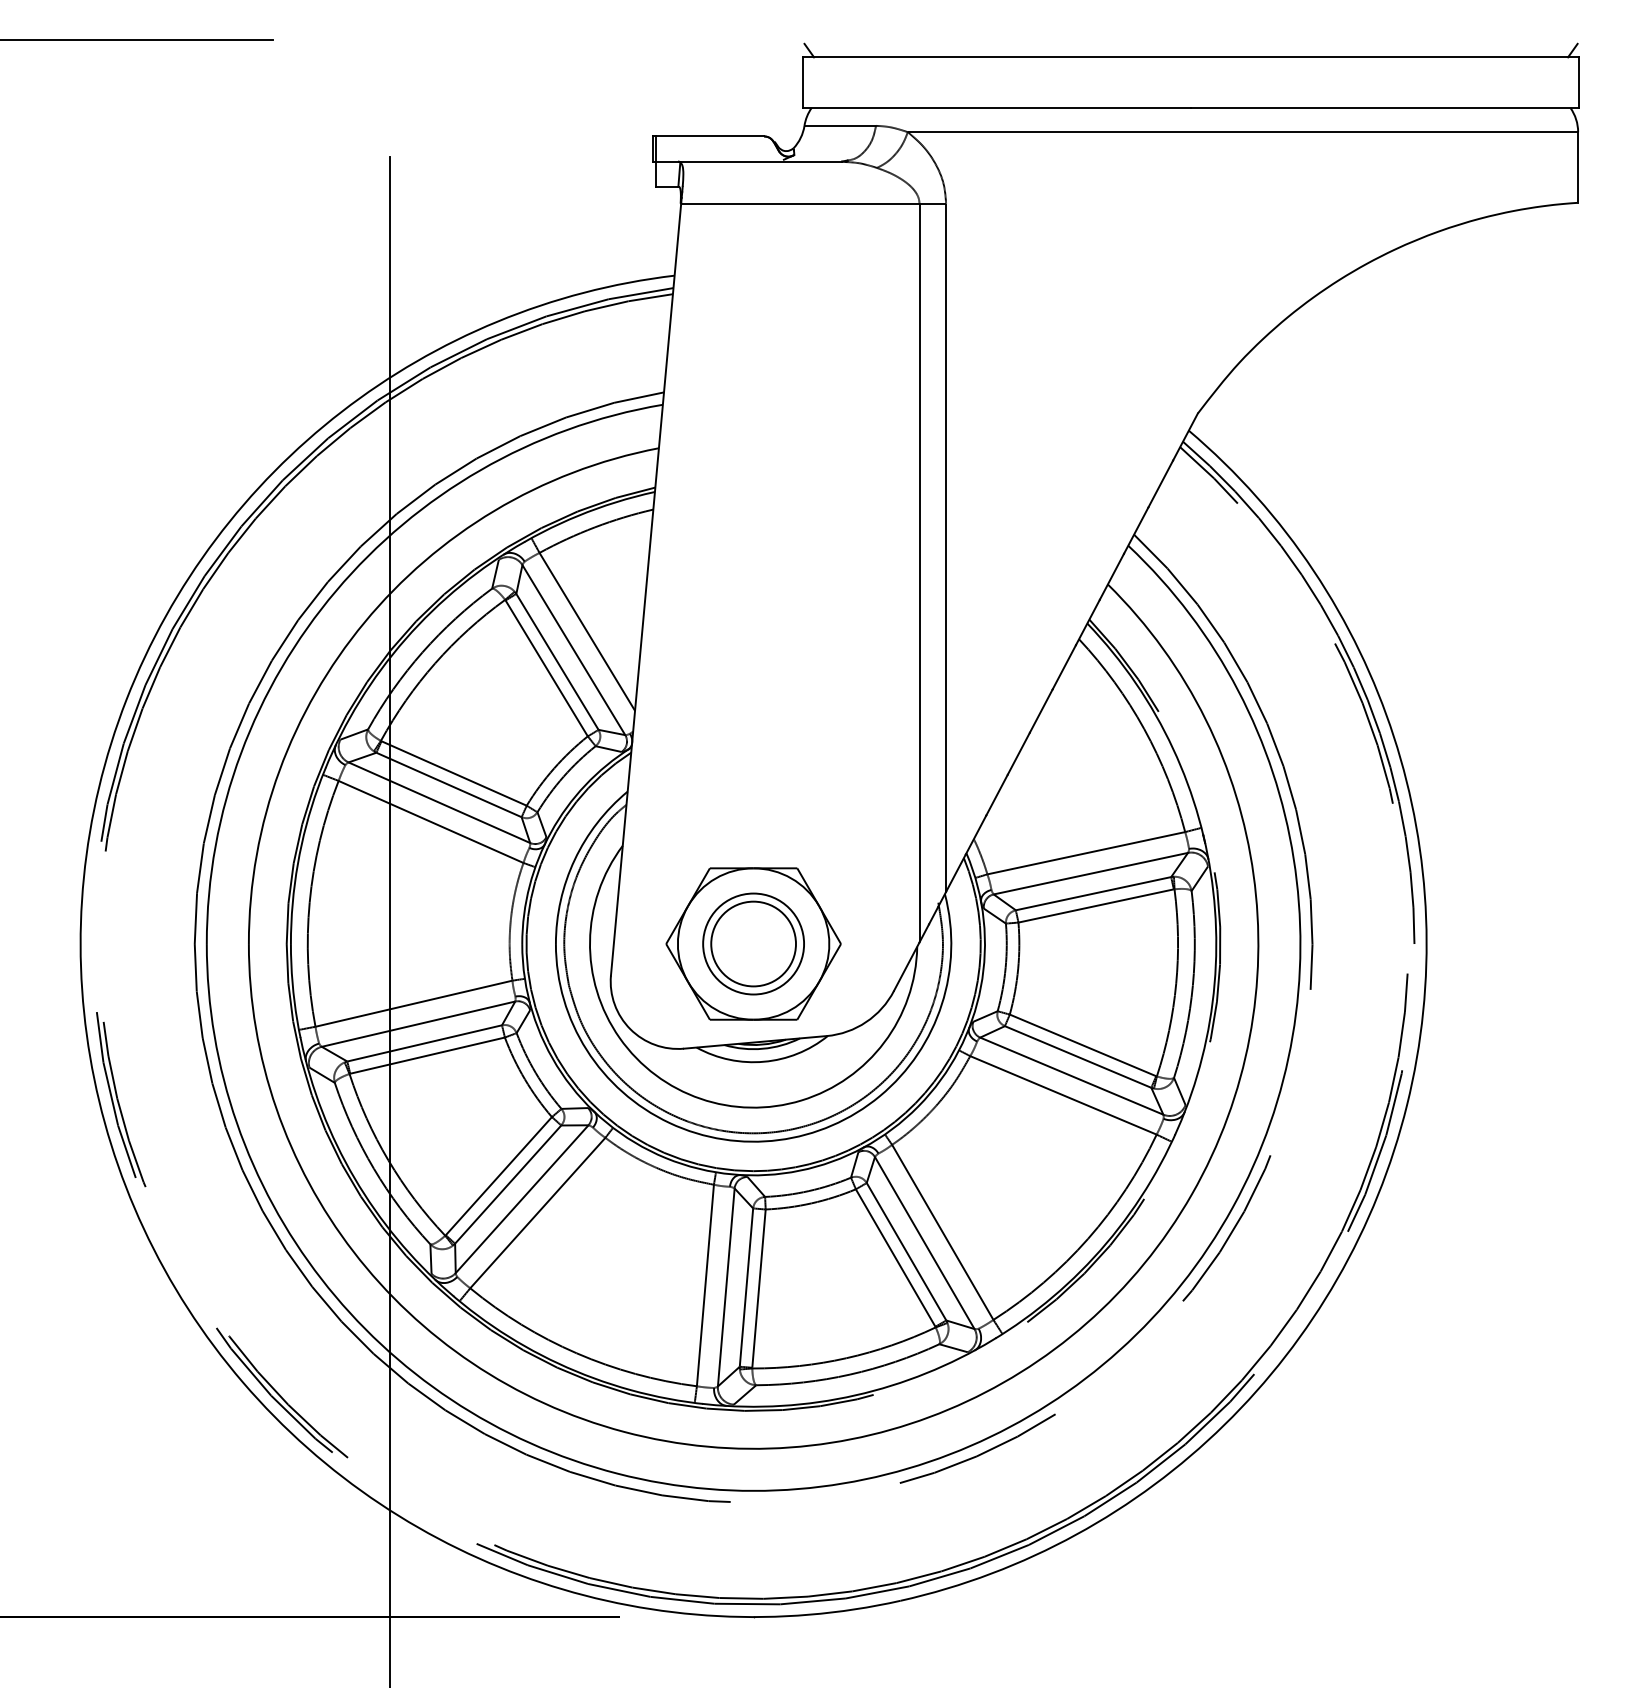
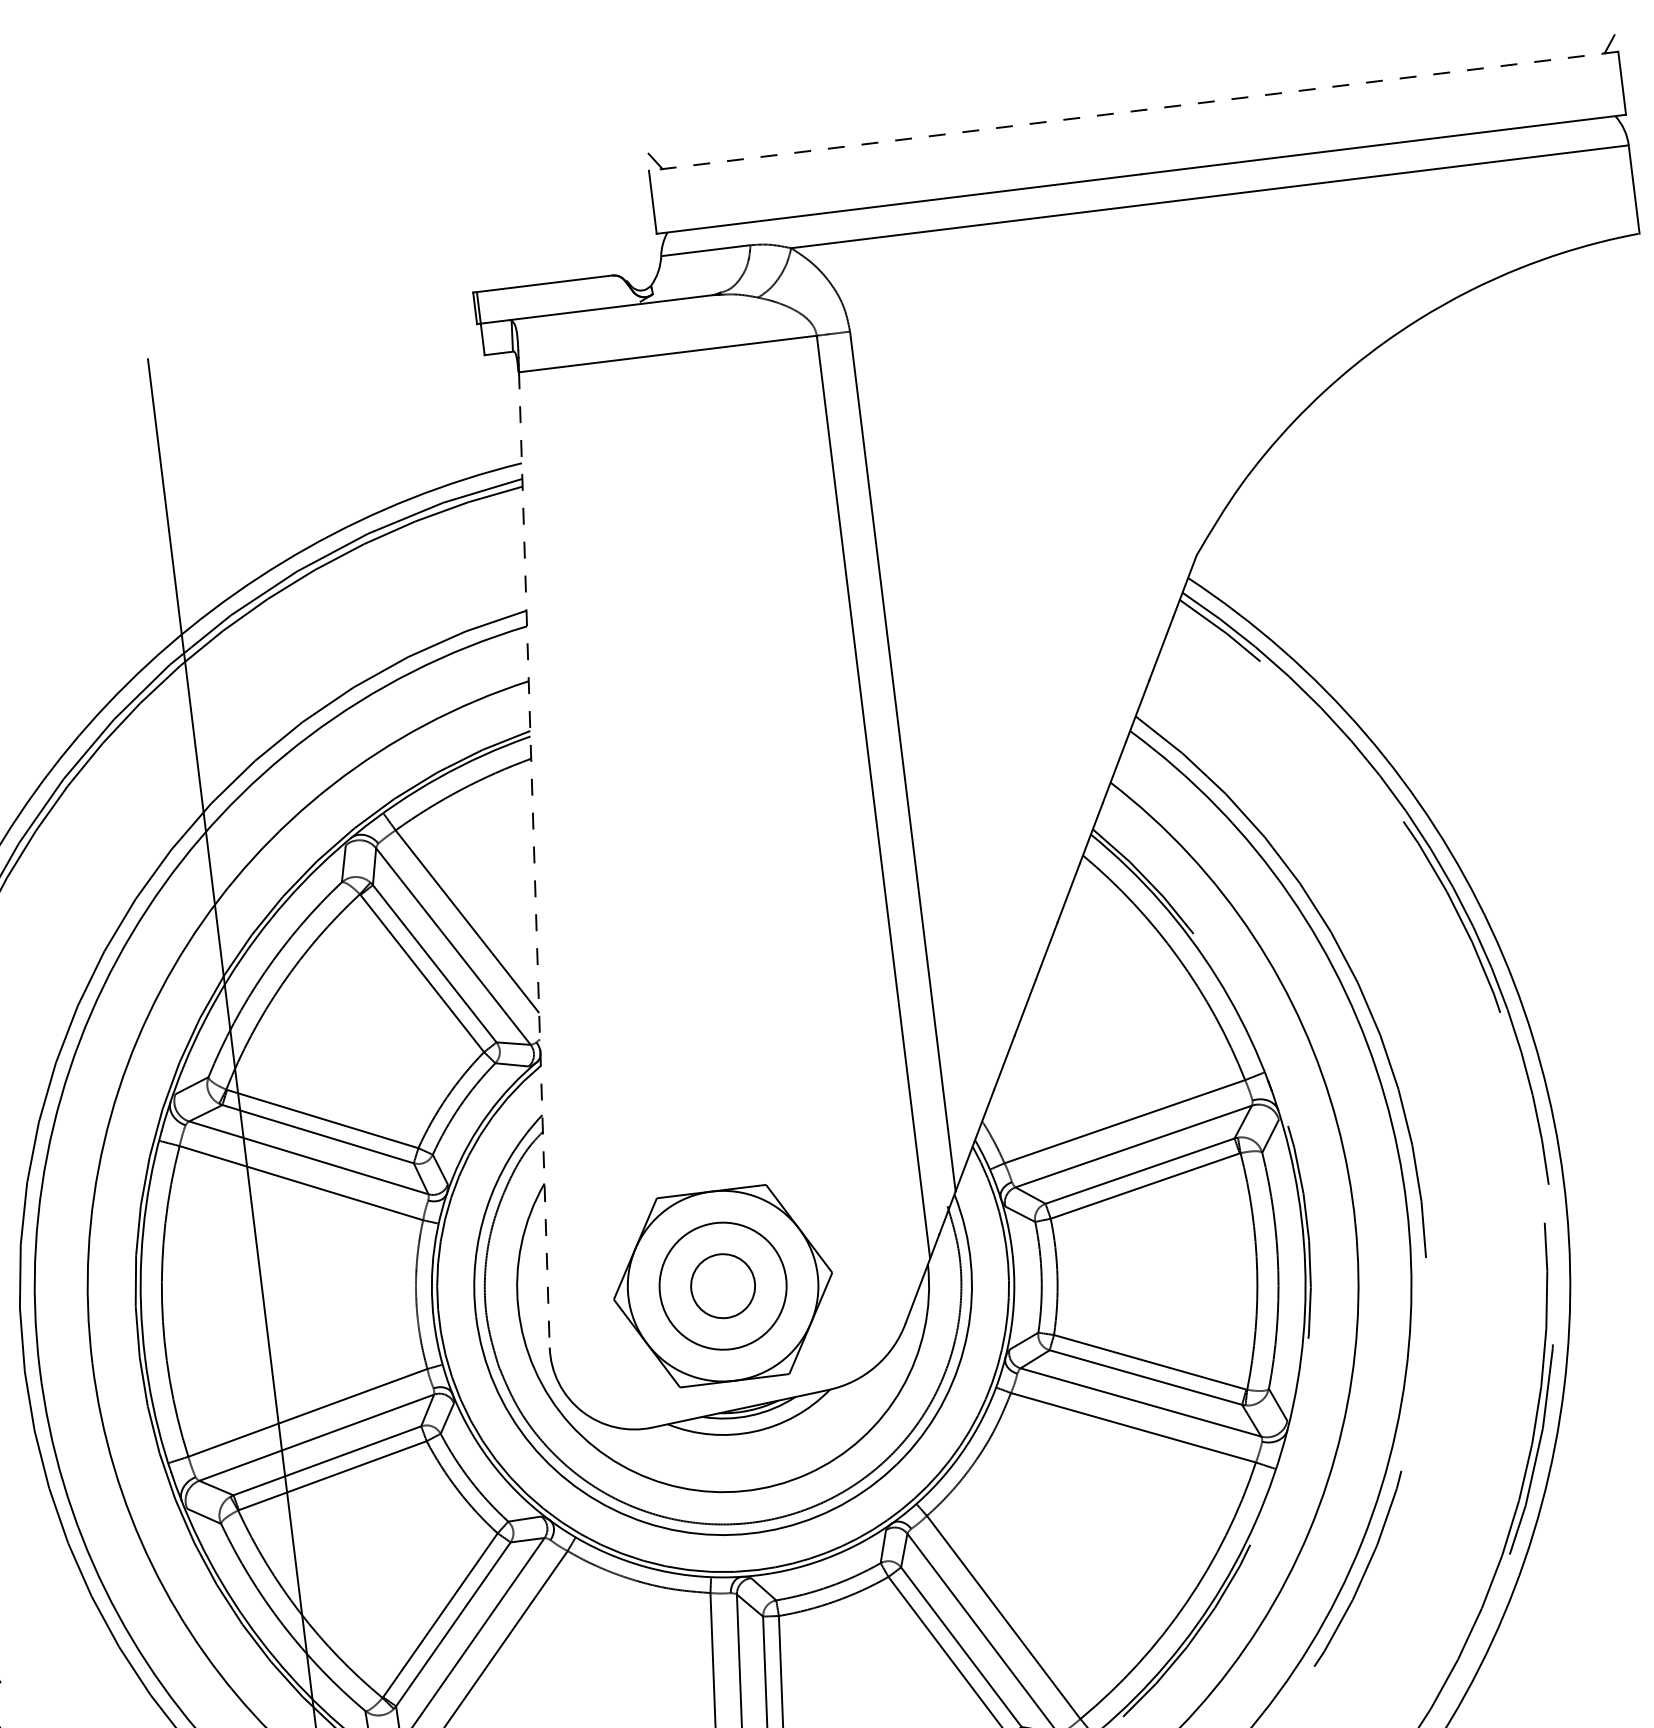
line: (1191, 57) -> (1134, 111), solid -> dashed
line: (646, 589) -> (534, 859), solid -> dashed
circle: (753, 943) -> (722, 1285), size x0.6

